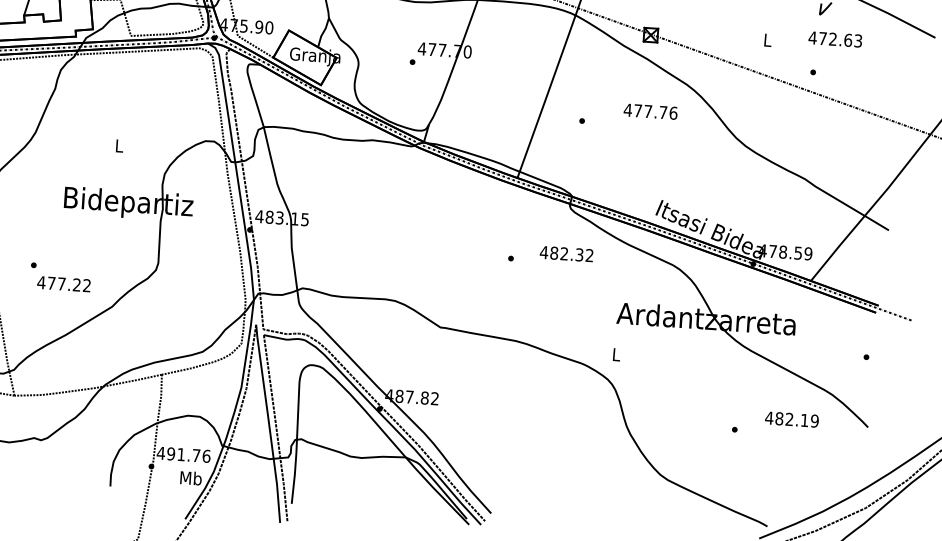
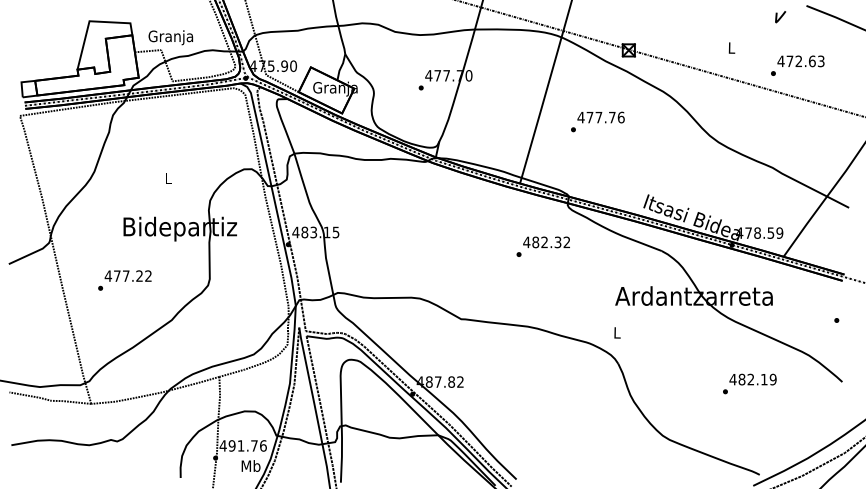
text: (834, 39) -> (800, 61), moved
text: (650, 111) -> (600, 117), moved
text: (566, 254) -> (546, 242), moved
text: (63, 283) -> (127, 275), moved
text: (791, 419) -> (752, 379), moved

